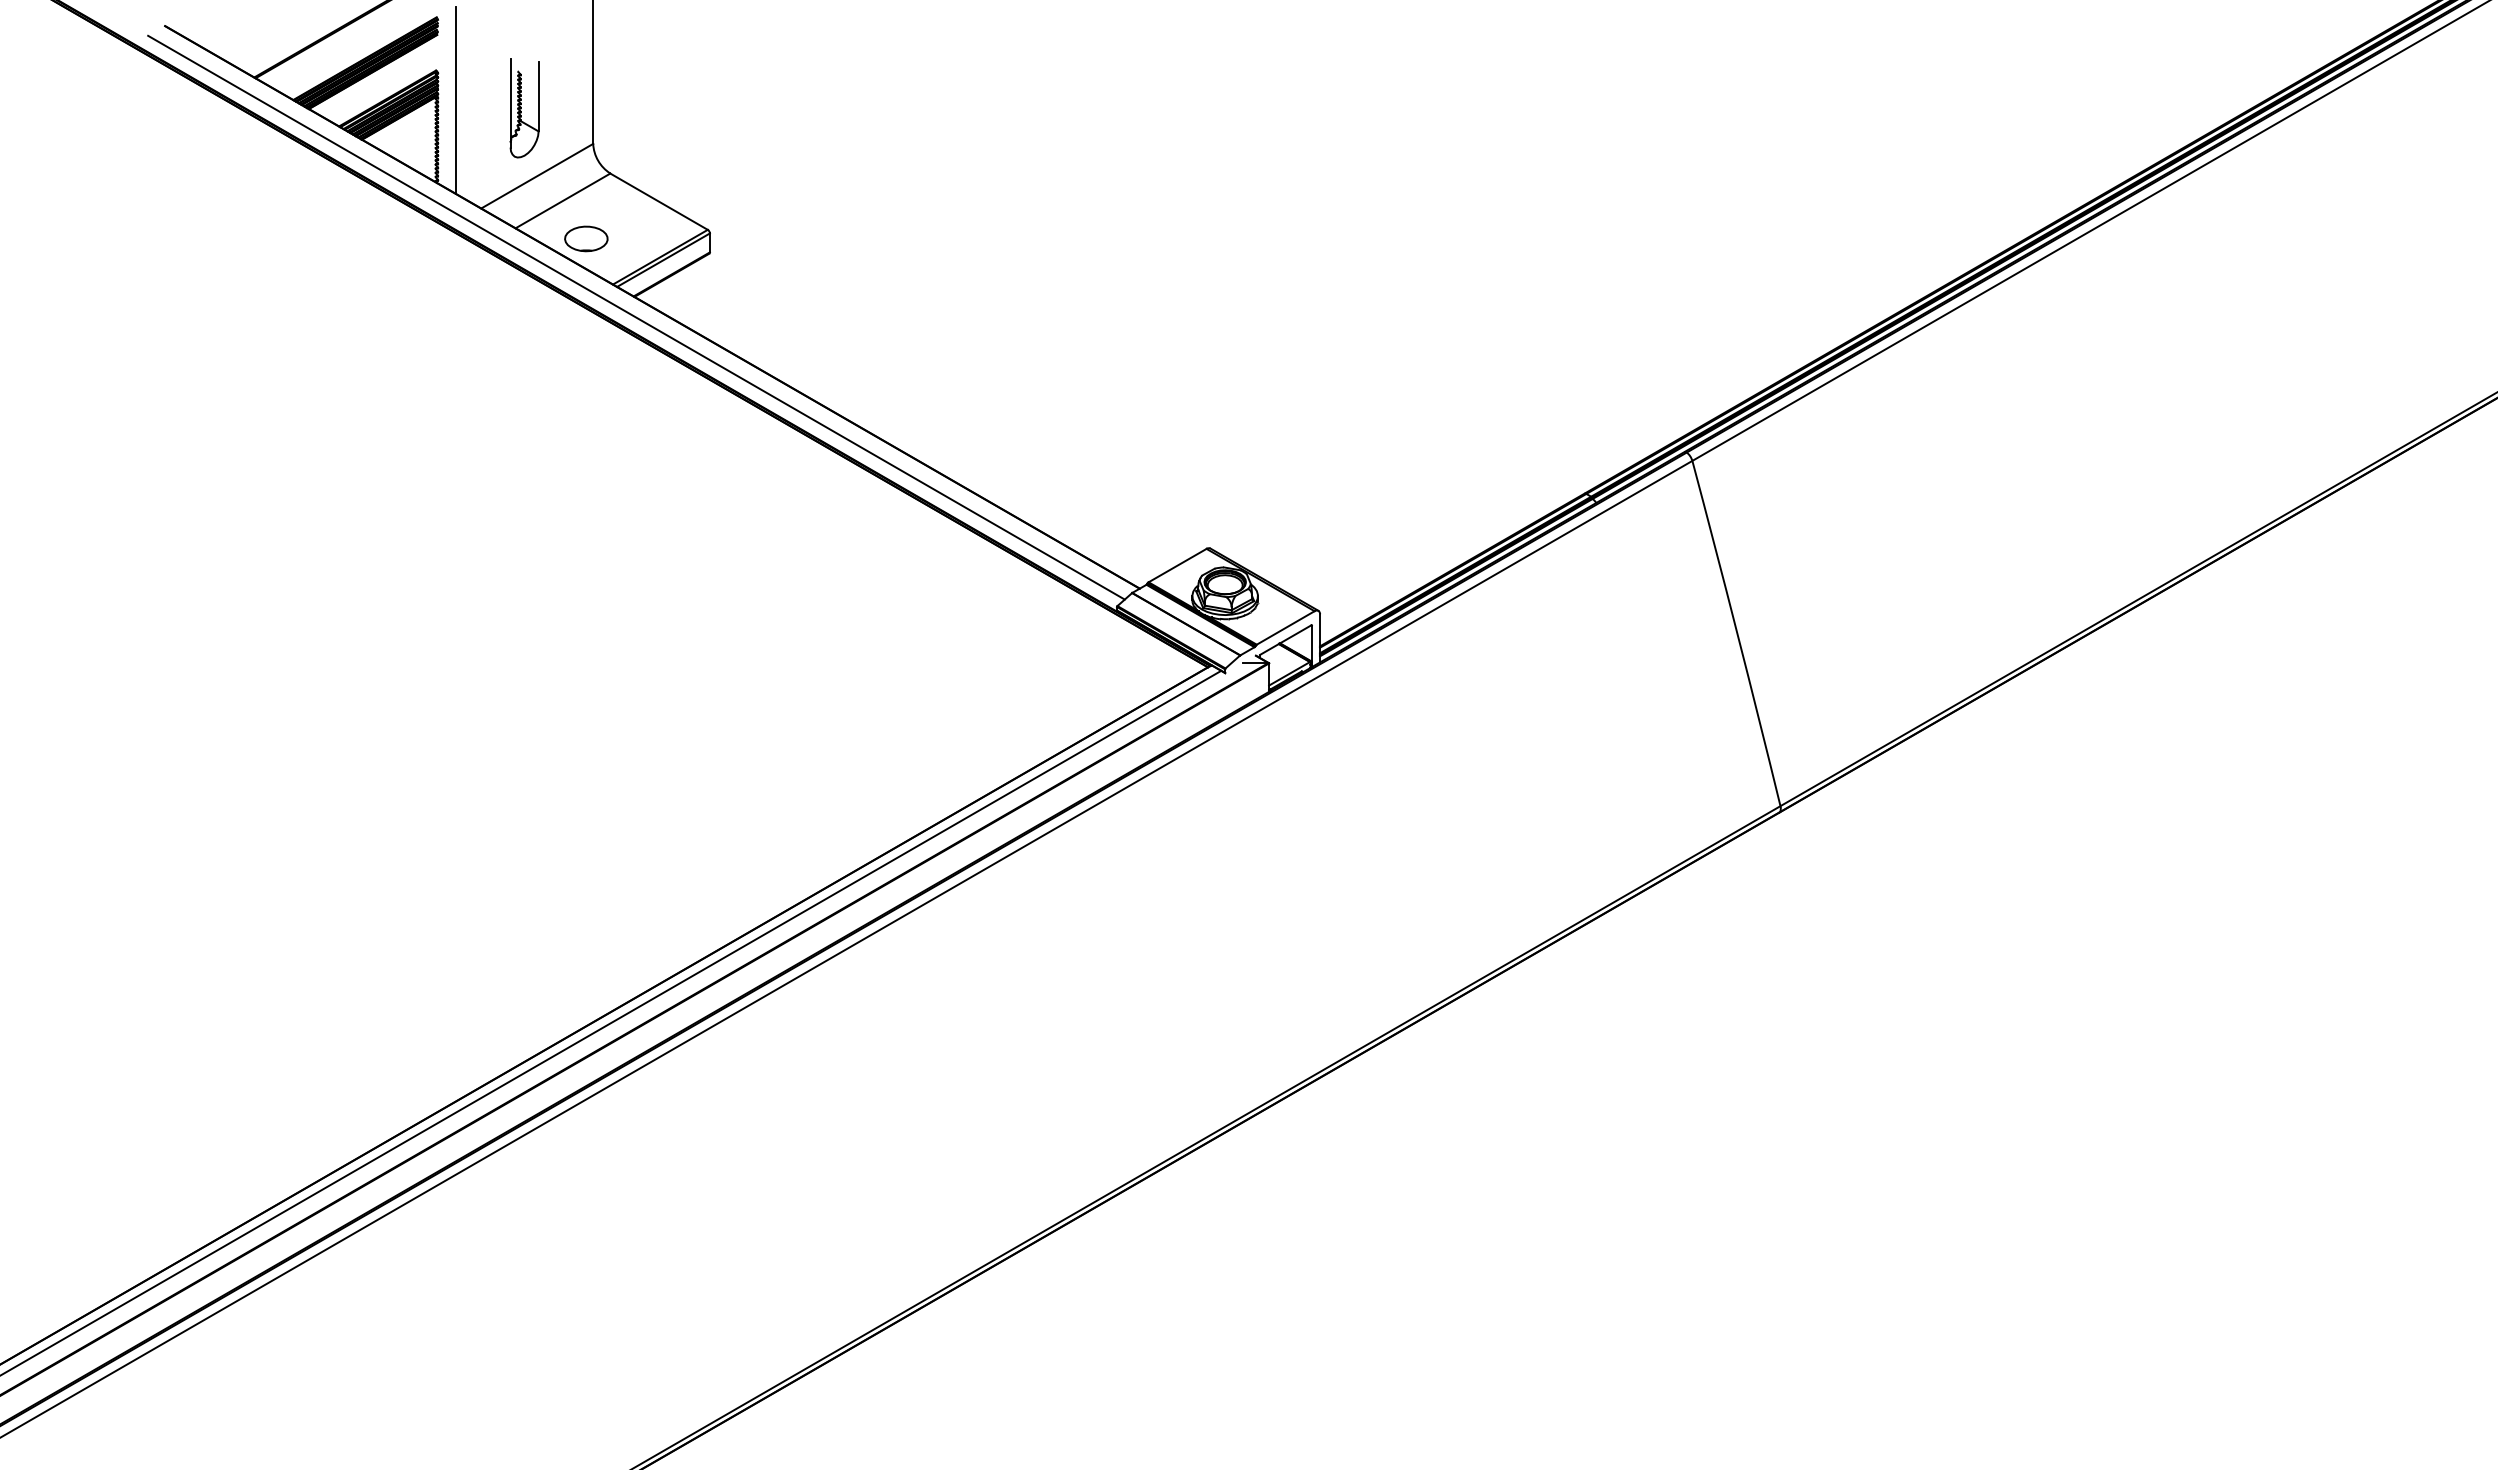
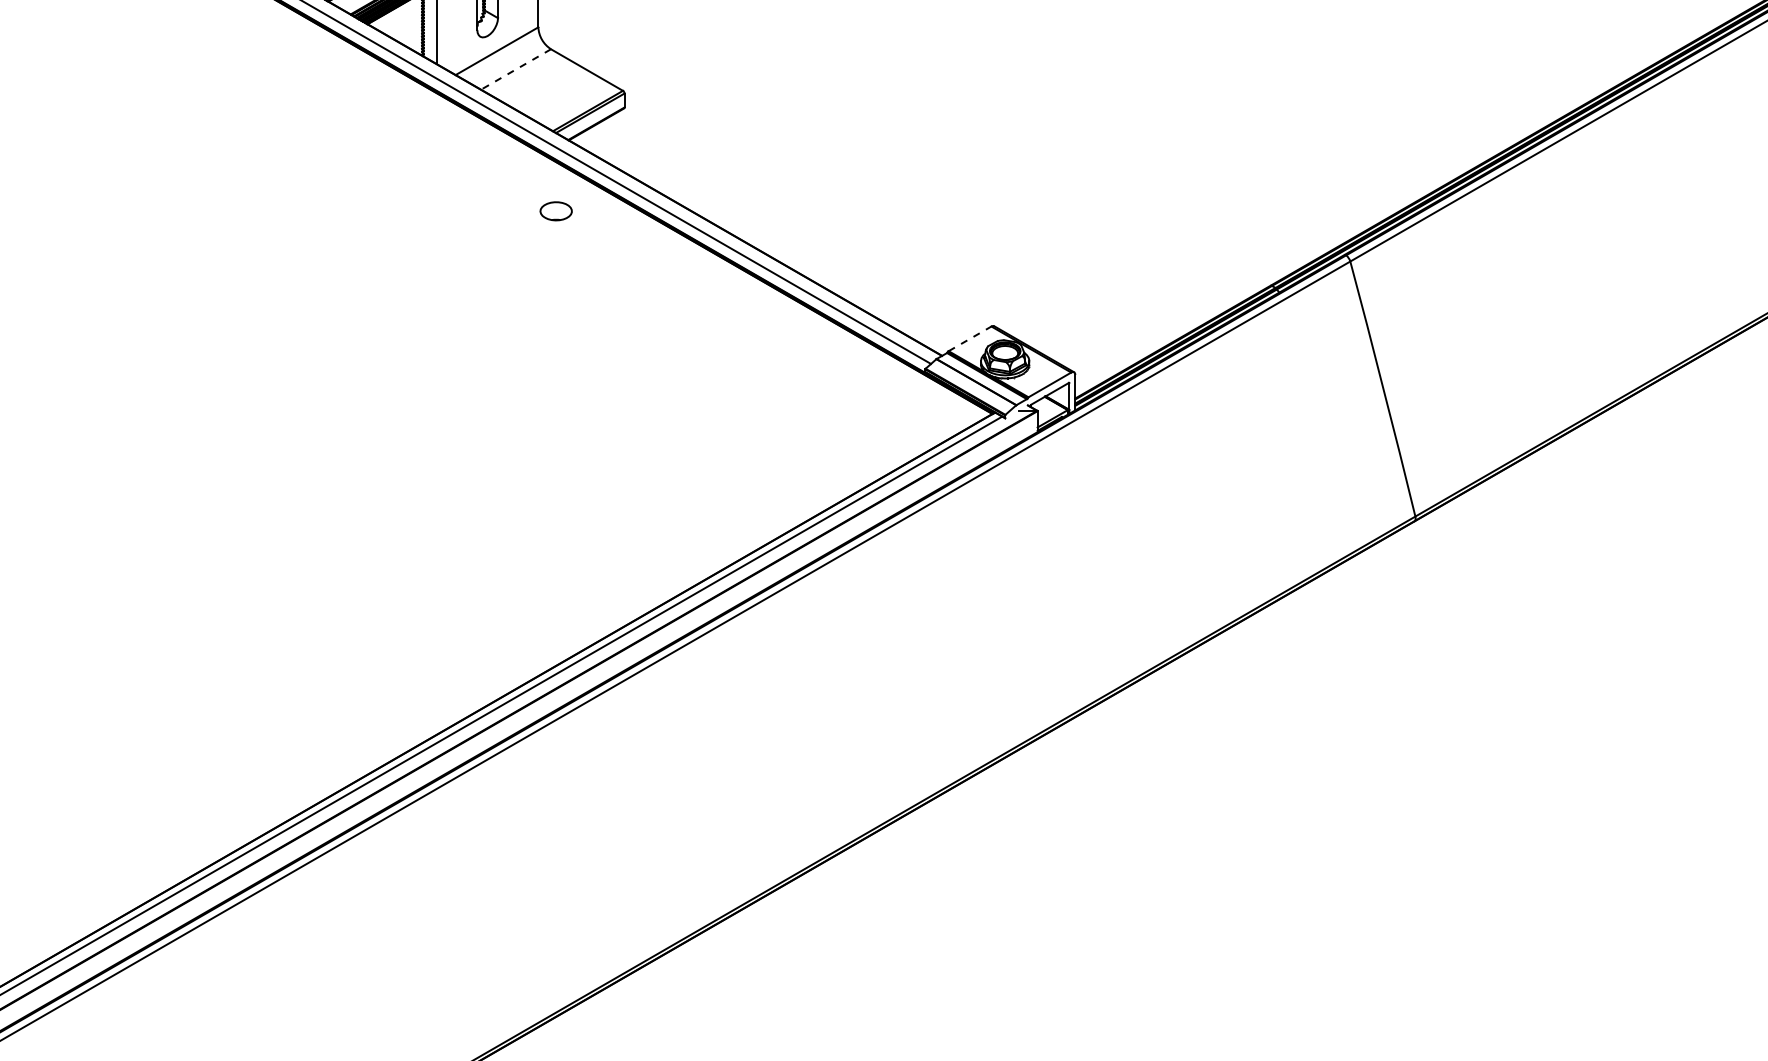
line: (562, 200) -> (515, 69), solid -> dashed
part: (586, 238) -> (556, 210), moved
line: (1178, 565) -> (970, 338), solid -> dashed

